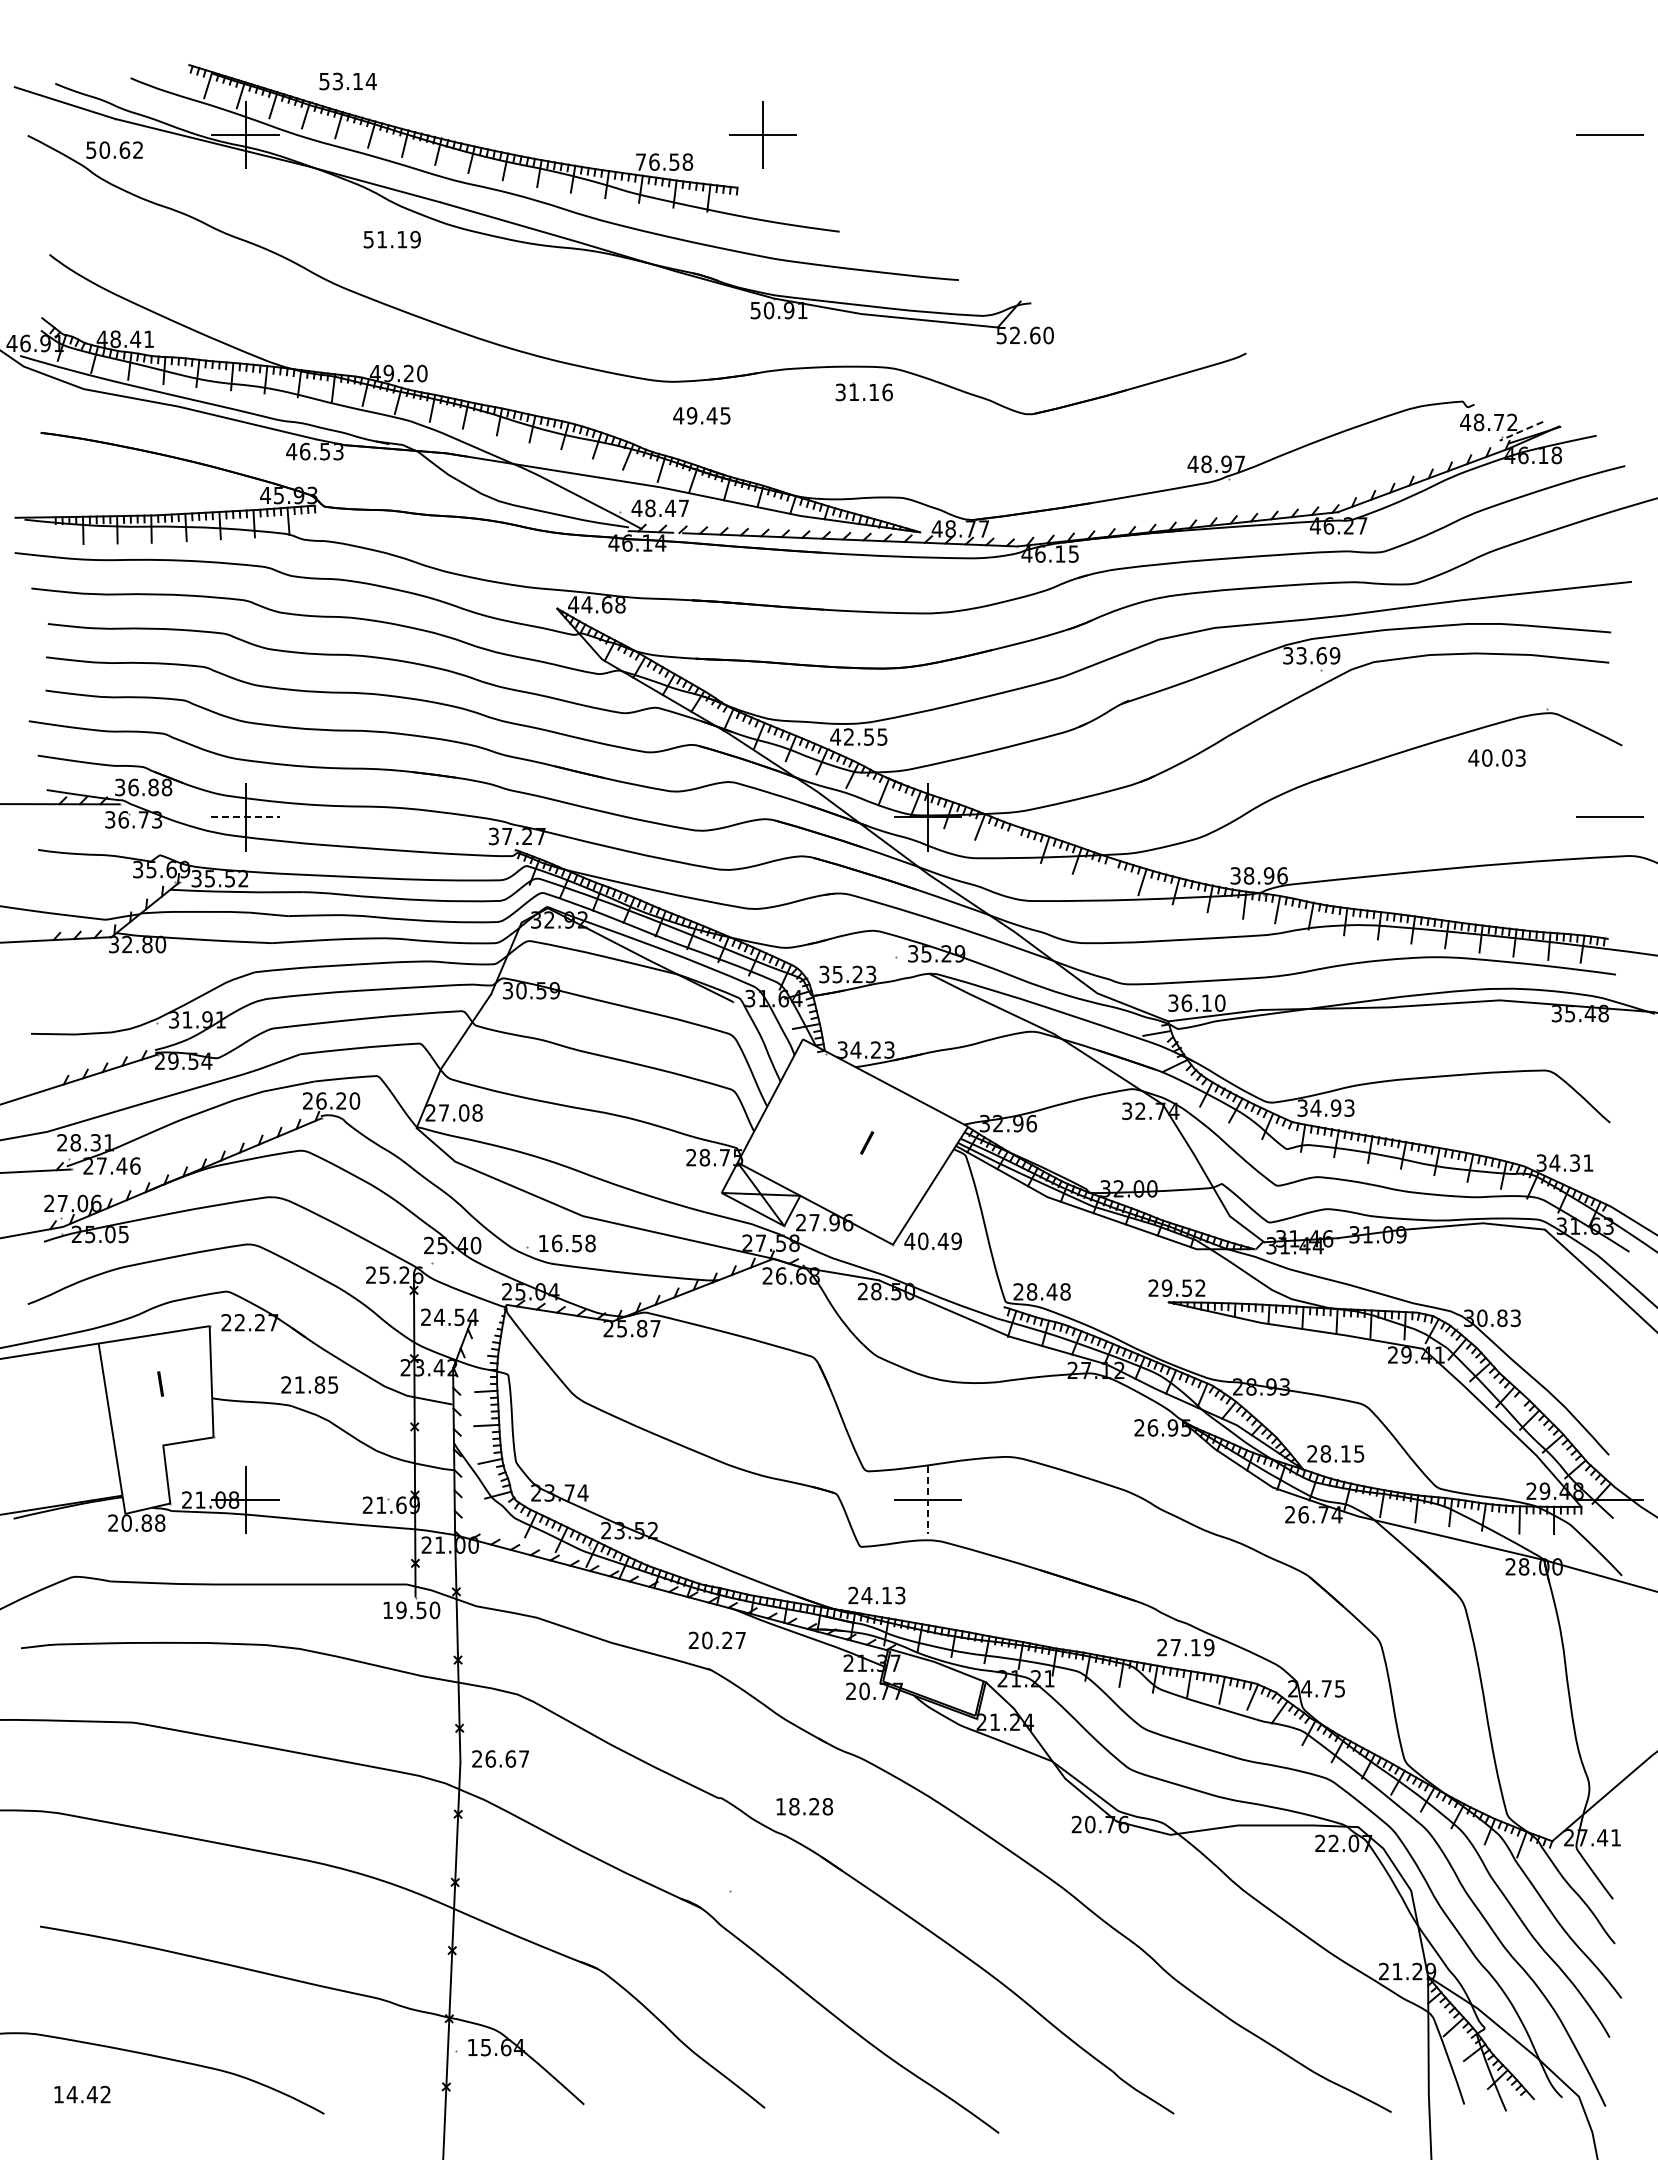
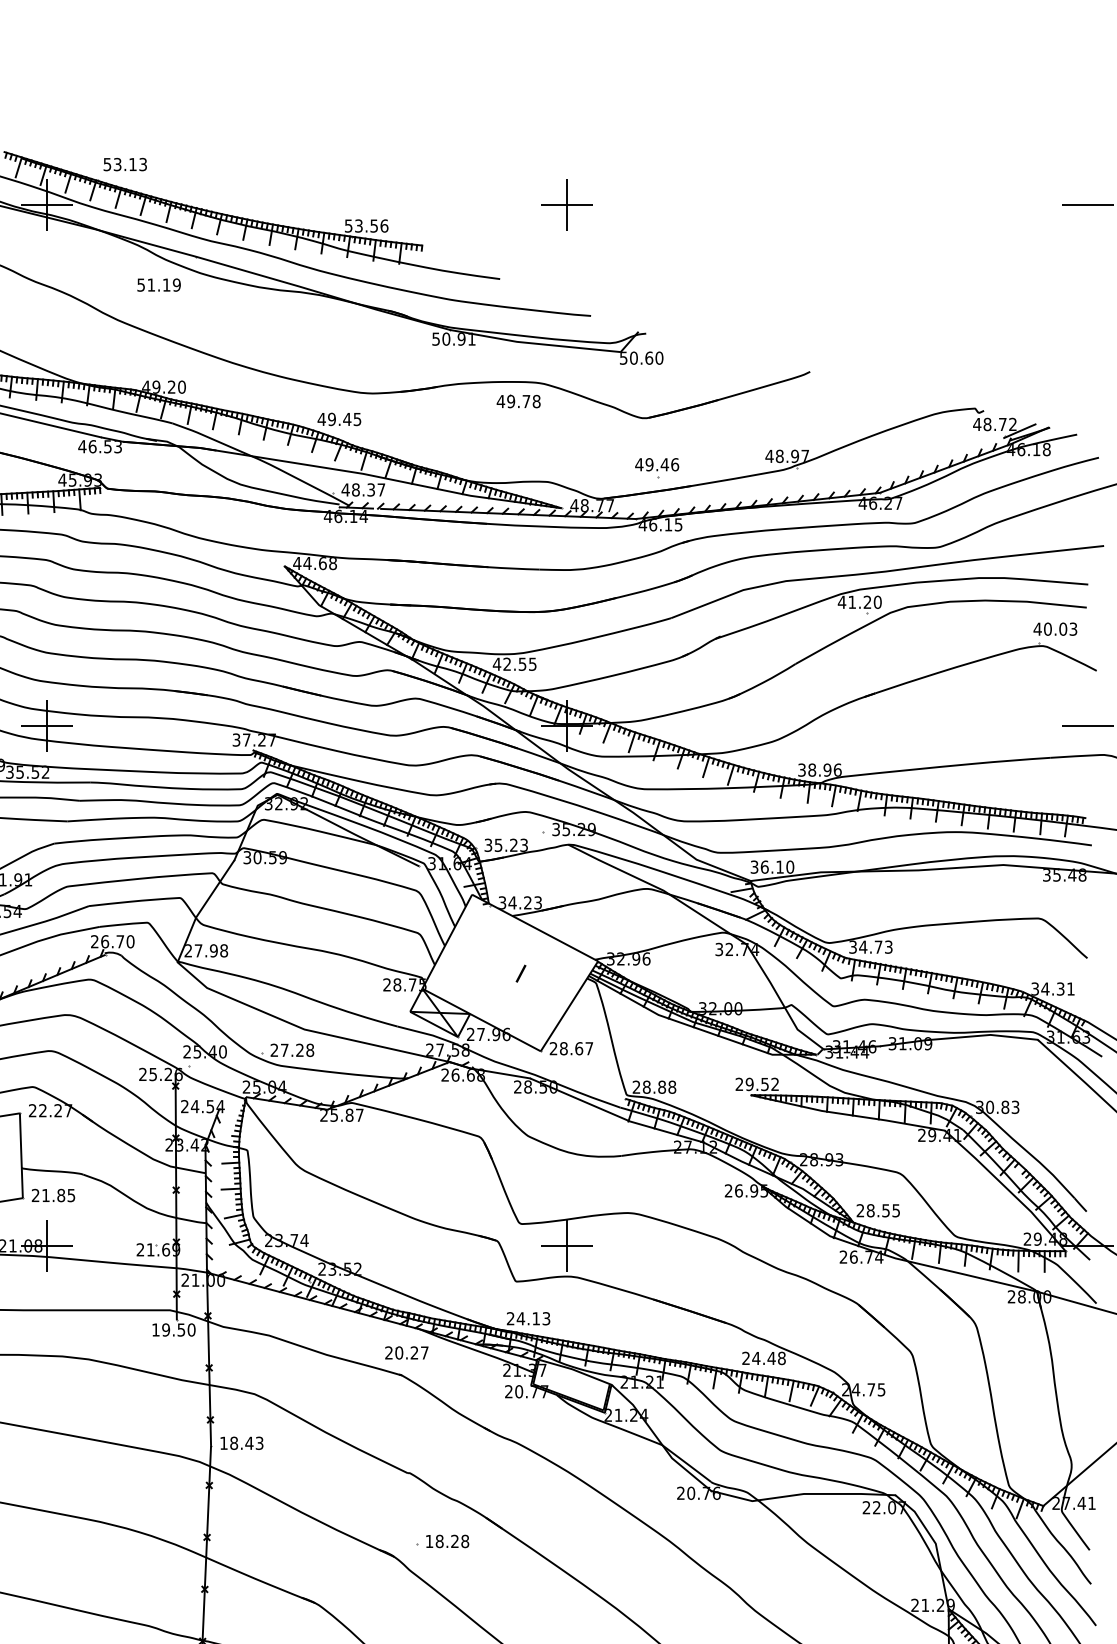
text: (370, 81) -> (142, 164), 53.14 -> 53.13
part: (762, 134) -> (567, 204), moved
text: (664, 161) -> (366, 225), 76.58 -> 53.56
text: (1015, 335) -> (634, 358), 52.60 -> 50.60
text: (863, 392) -> (518, 401), 31.16 -> 49.78
text: (701, 415) -> (339, 419), moved
line: (1521, 431) -> (1019, 431), dashed -> solid
part: (1045, 479) -> (657, 467), added
text: (670, 508) -> (371, 490), 48.47 -> 48.37
text: (1311, 655) -> (859, 602), 33.69 -> 41.20
text: (1496, 757) -> (1054, 628), moved
line: (246, 817) -> (47, 725), dashed -> solid
line: (1012, 839) -> (631, 742), added
line: (1109, 871) -> (705, 766), added
text: (341, 1100) -> (120, 941), 26.20 -> 26.70
text: (1335, 1107) -> (878, 946), 34.93 -> 34.73
text: (463, 1112) -> (213, 950), 27.08 -> 27.98
text: (932, 1241) -> (570, 1048), 40.49 -> 28.67
text: (559, 1243) -> (286, 1050), 16.58 -> 27.28
text: (1051, 1291) -> (661, 1086), 28.48 -> 28.88
text: (309, 1384) -> (53, 1195), moved
text: (1345, 1453) -> (885, 1210), 28.15 -> 28.55
line: (927, 1500) -> (567, 1246), dashed -> solid
text: (1192, 1647) -> (769, 1358), 27.19 -> 24.48
text: (500, 1758) -> (241, 1442), 26.67 -> 18.43
text: (804, 1806) -> (447, 1541), moved

